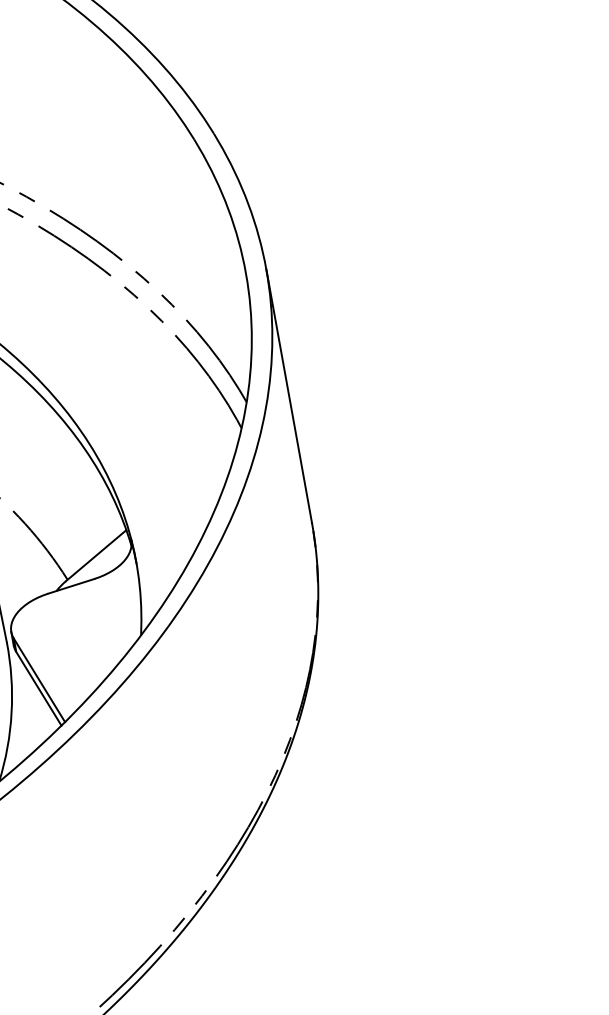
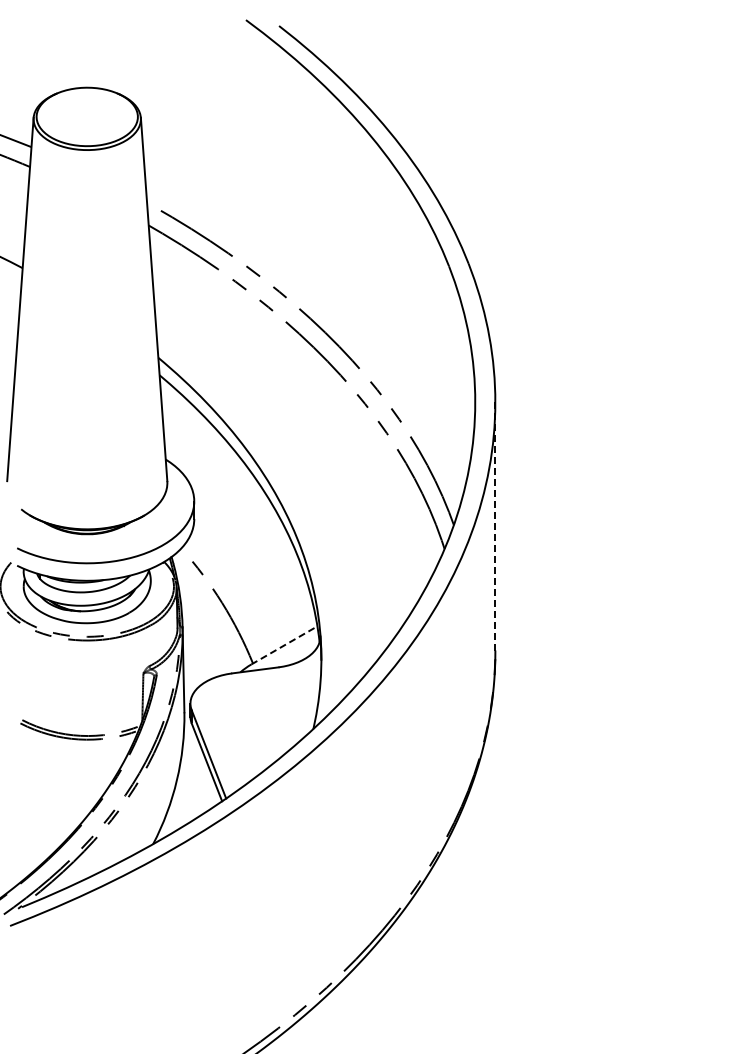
line: (289, 395) -> (495, 526), solid -> dashed
line: (96, 555) -> (284, 645), solid -> dashed

